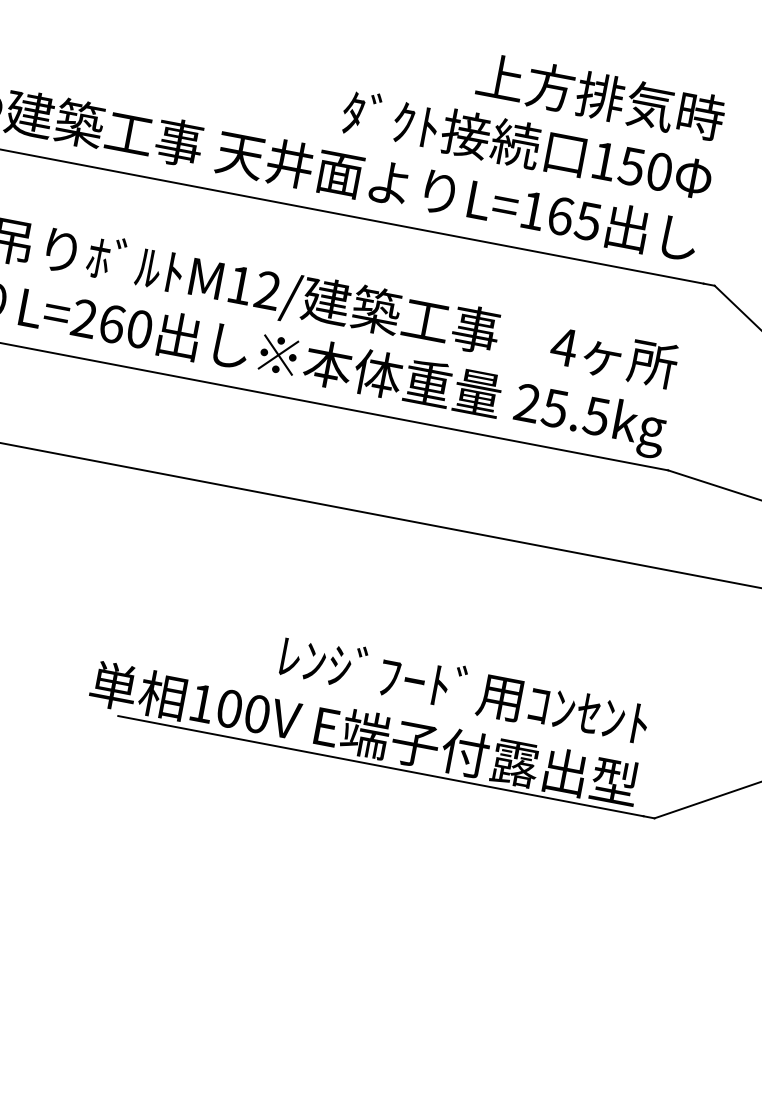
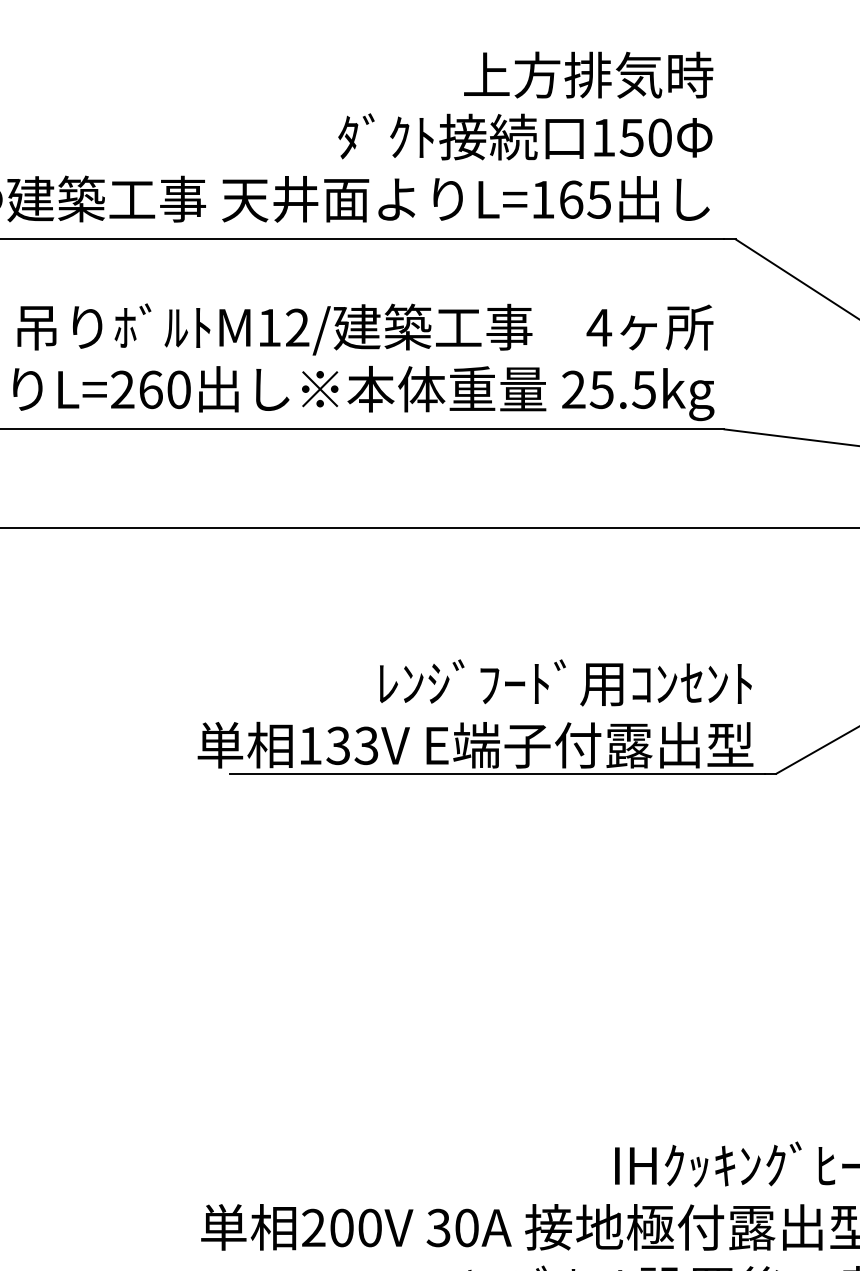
text: (243, 711) -> (352, 745), 100V -> 133V

